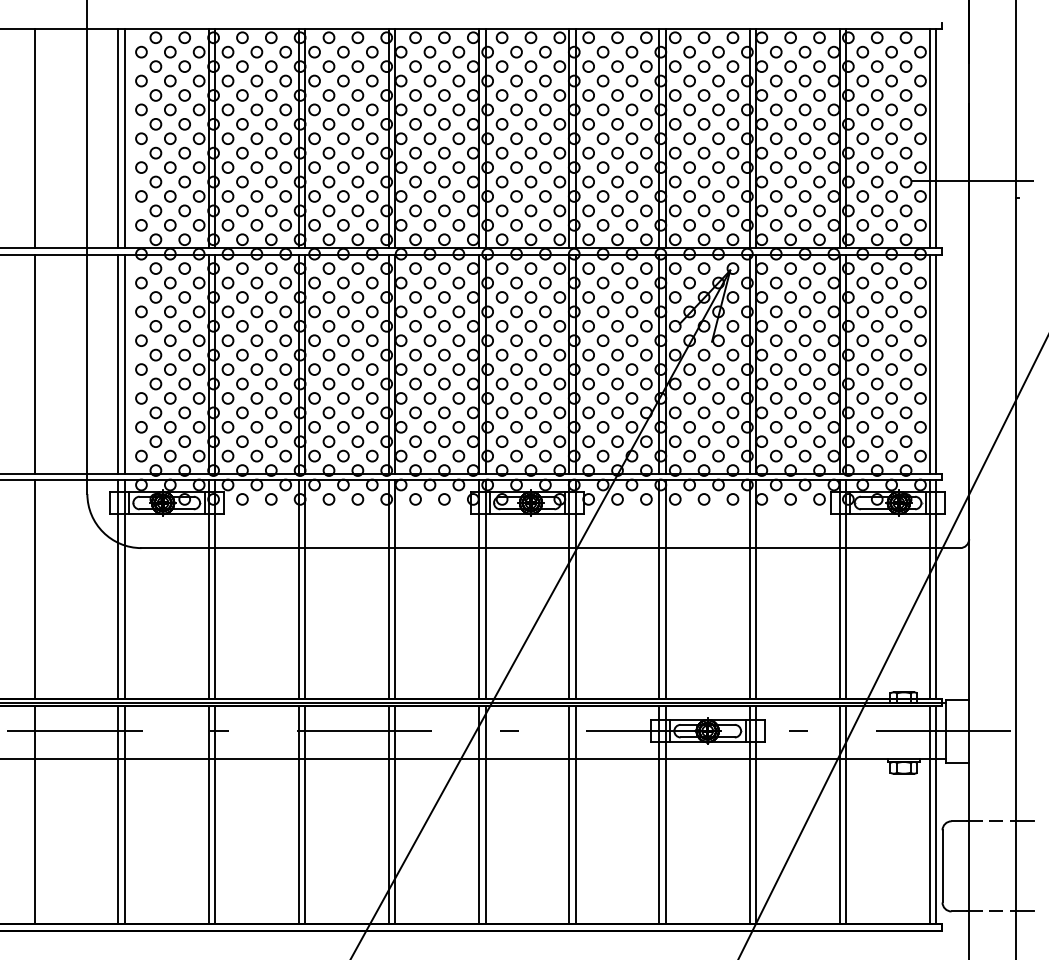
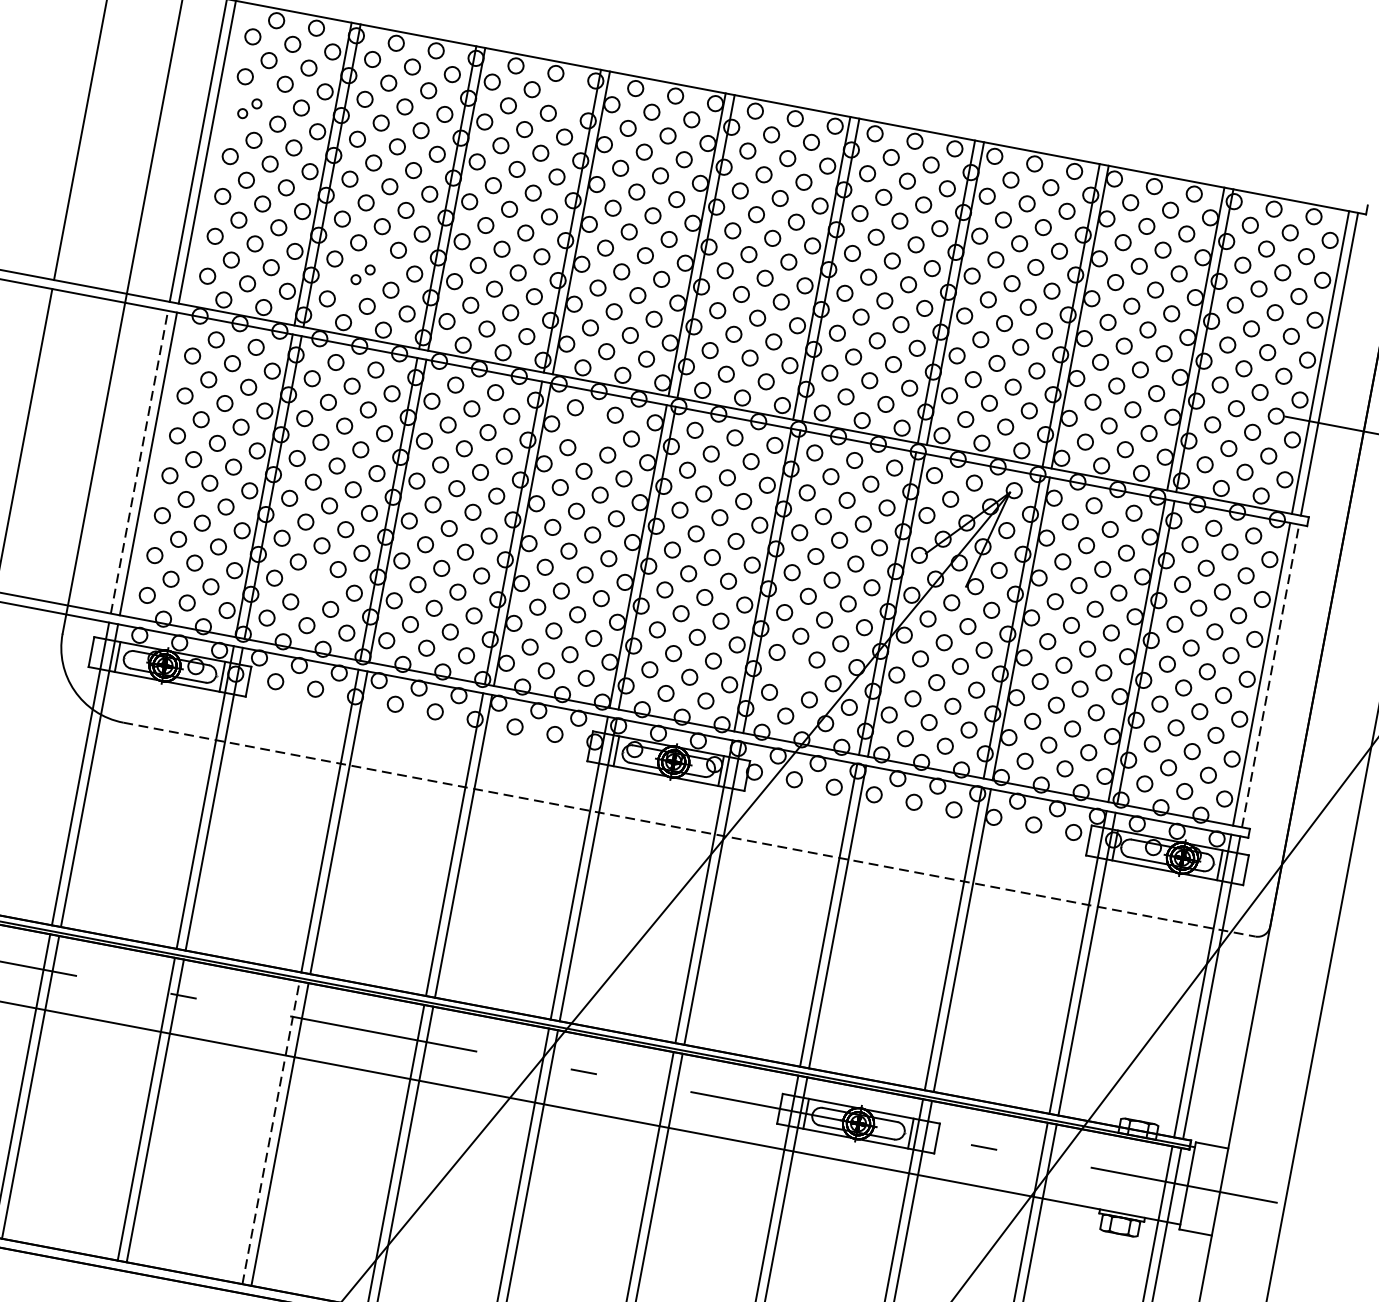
circle: (372, 51) -> (572, 96), removed
part: (148, 102) -> (249, 108), size x0.6
part: (249, 203) -> (362, 274), size x0.6
circle: (429, 282) -> (591, 430), removed
line: (118, 363) -> (139, 461), solid -> dashed
line: (936, 363) -> (1270, 675), solid -> dashed
circle: (256, 427) -> (313, 585), removed
circle: (602, 427) -> (792, 676), removed
line: (551, 548) -> (690, 830), solid -> dashed
line: (298, 814) -> (270, 1132), solid -> dashed

